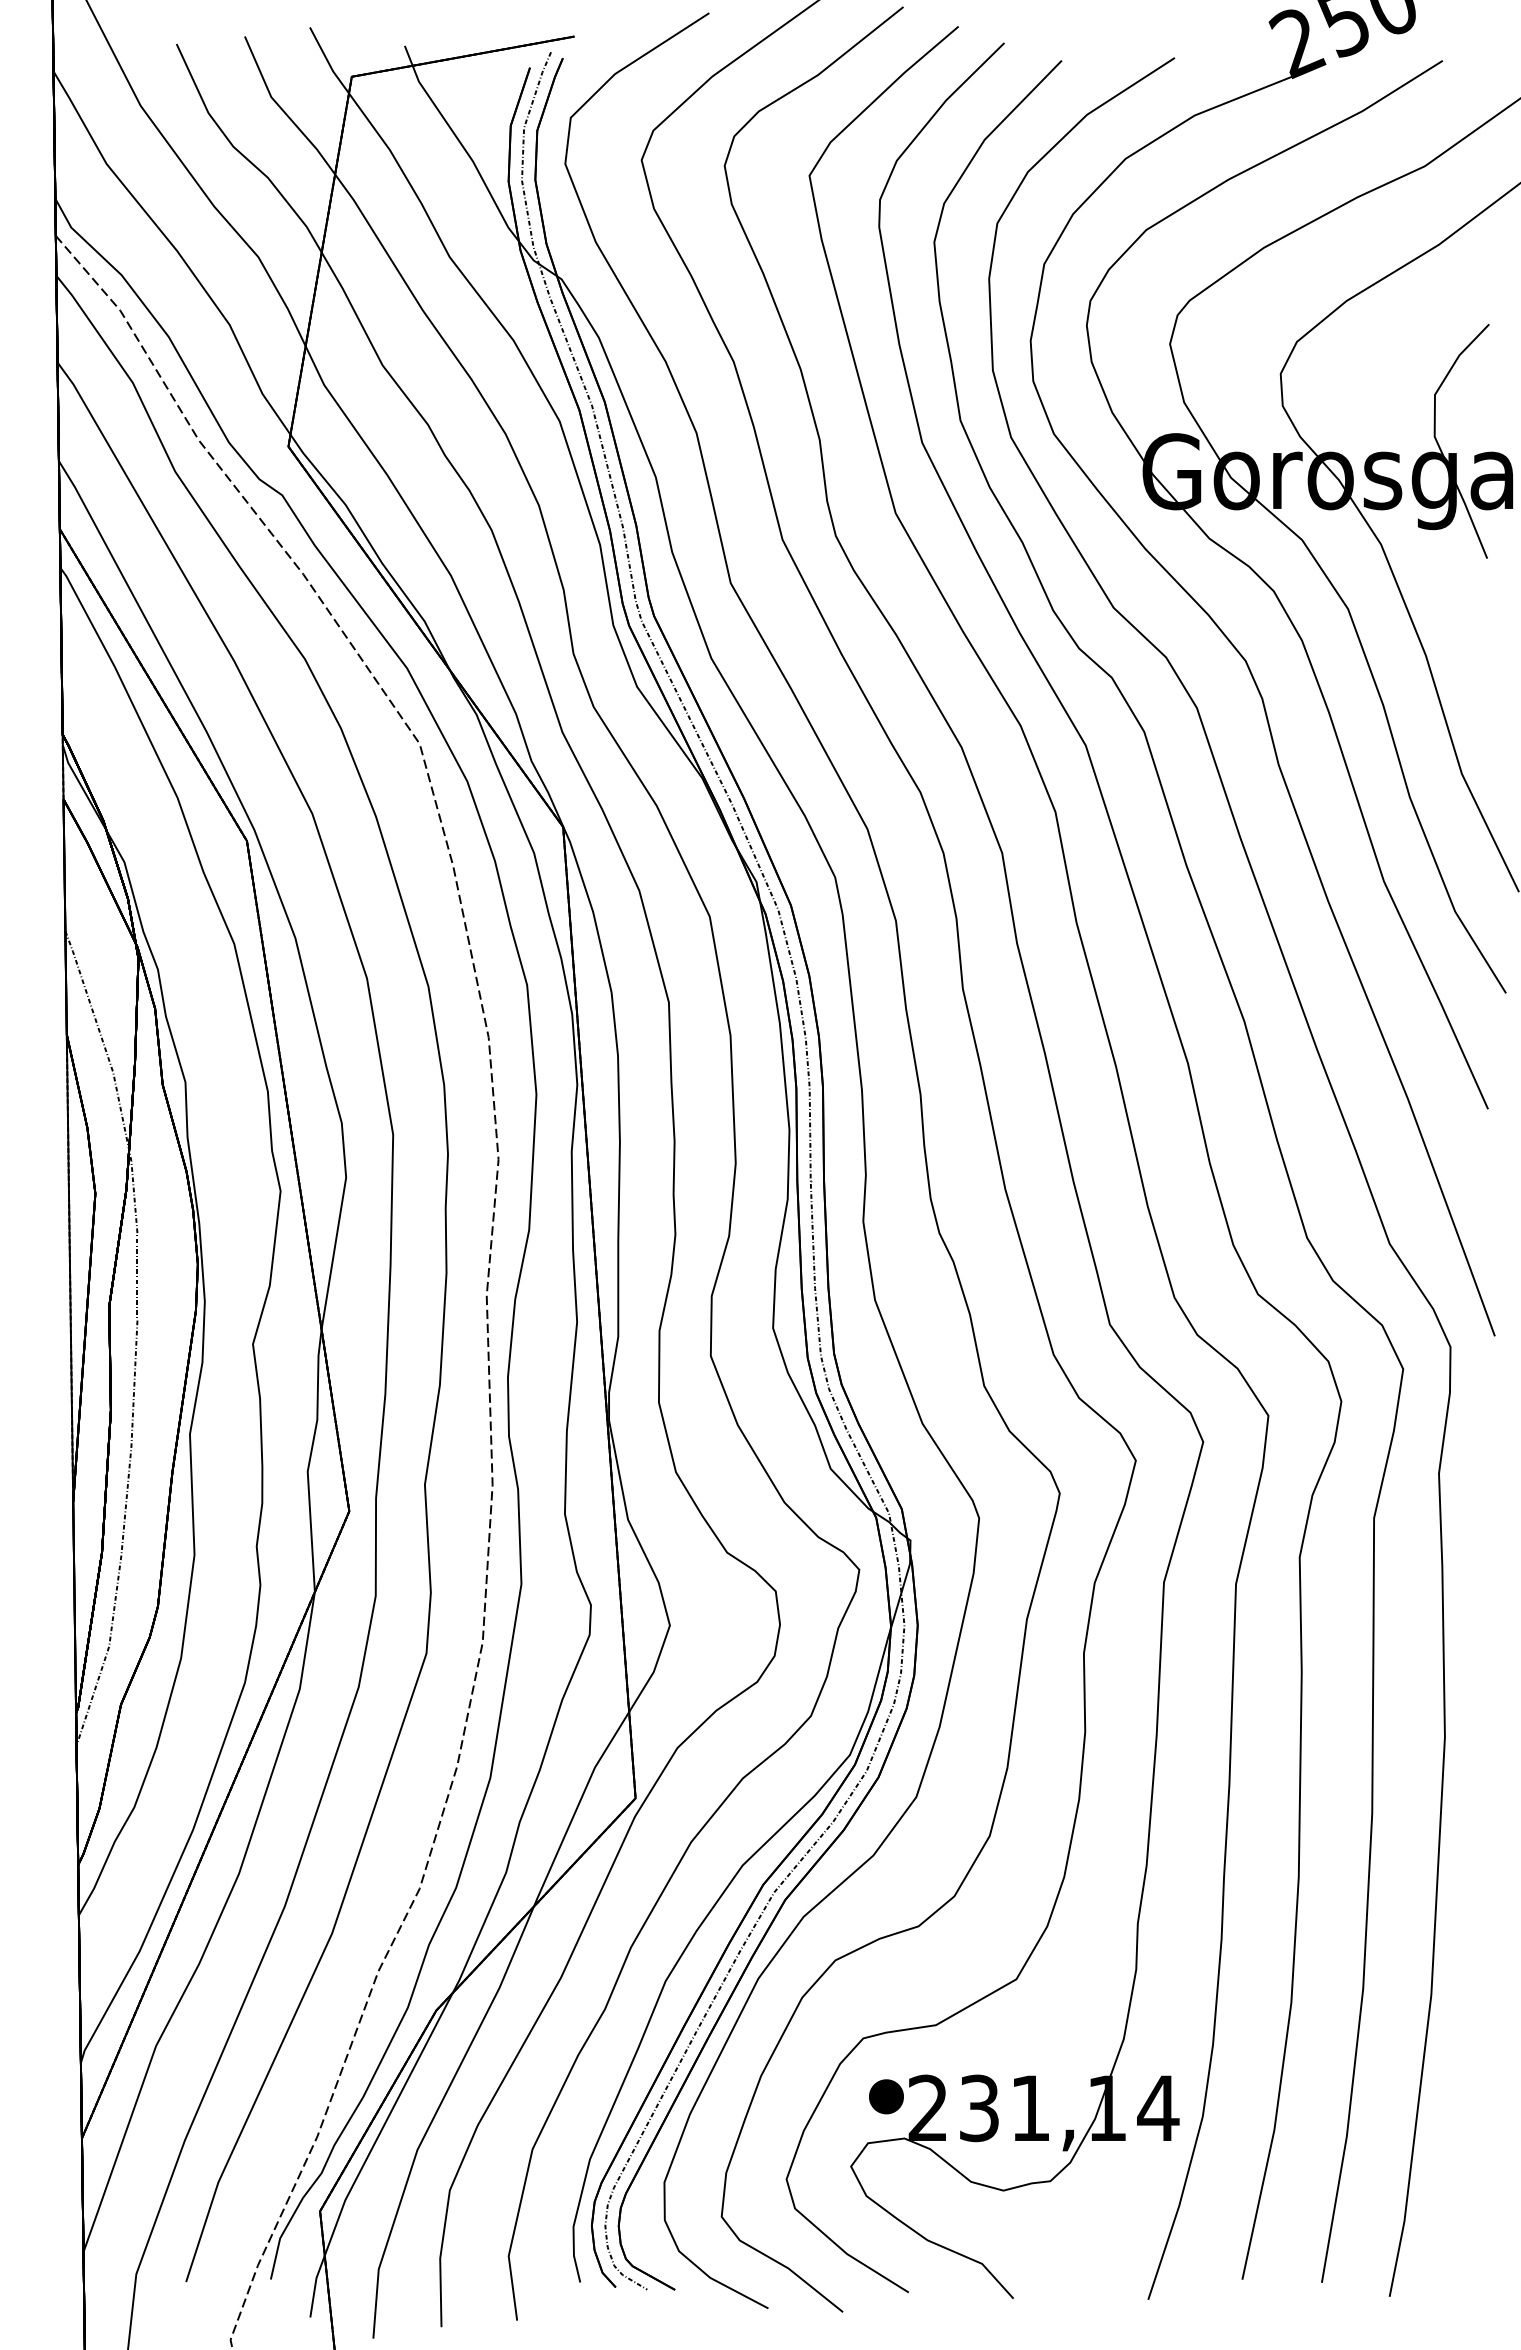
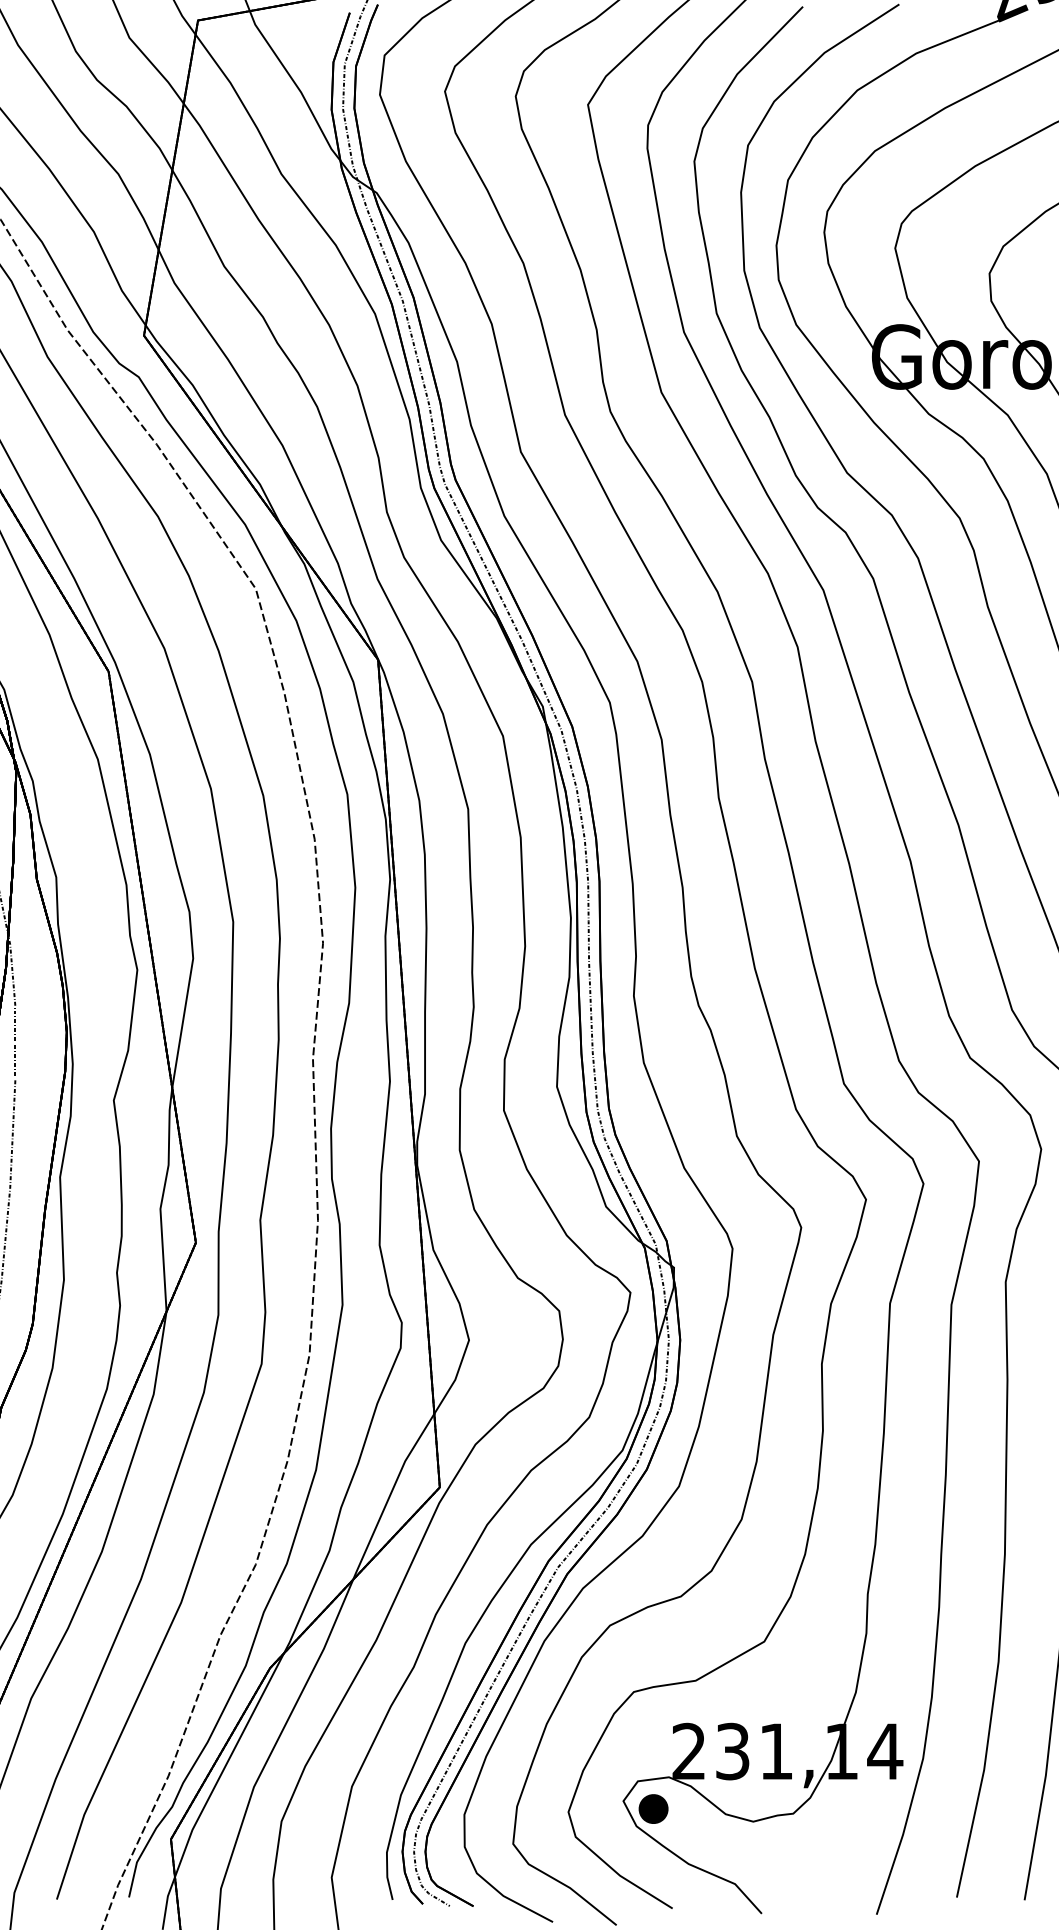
part: (886, 2096) -> (653, 1808), moved

